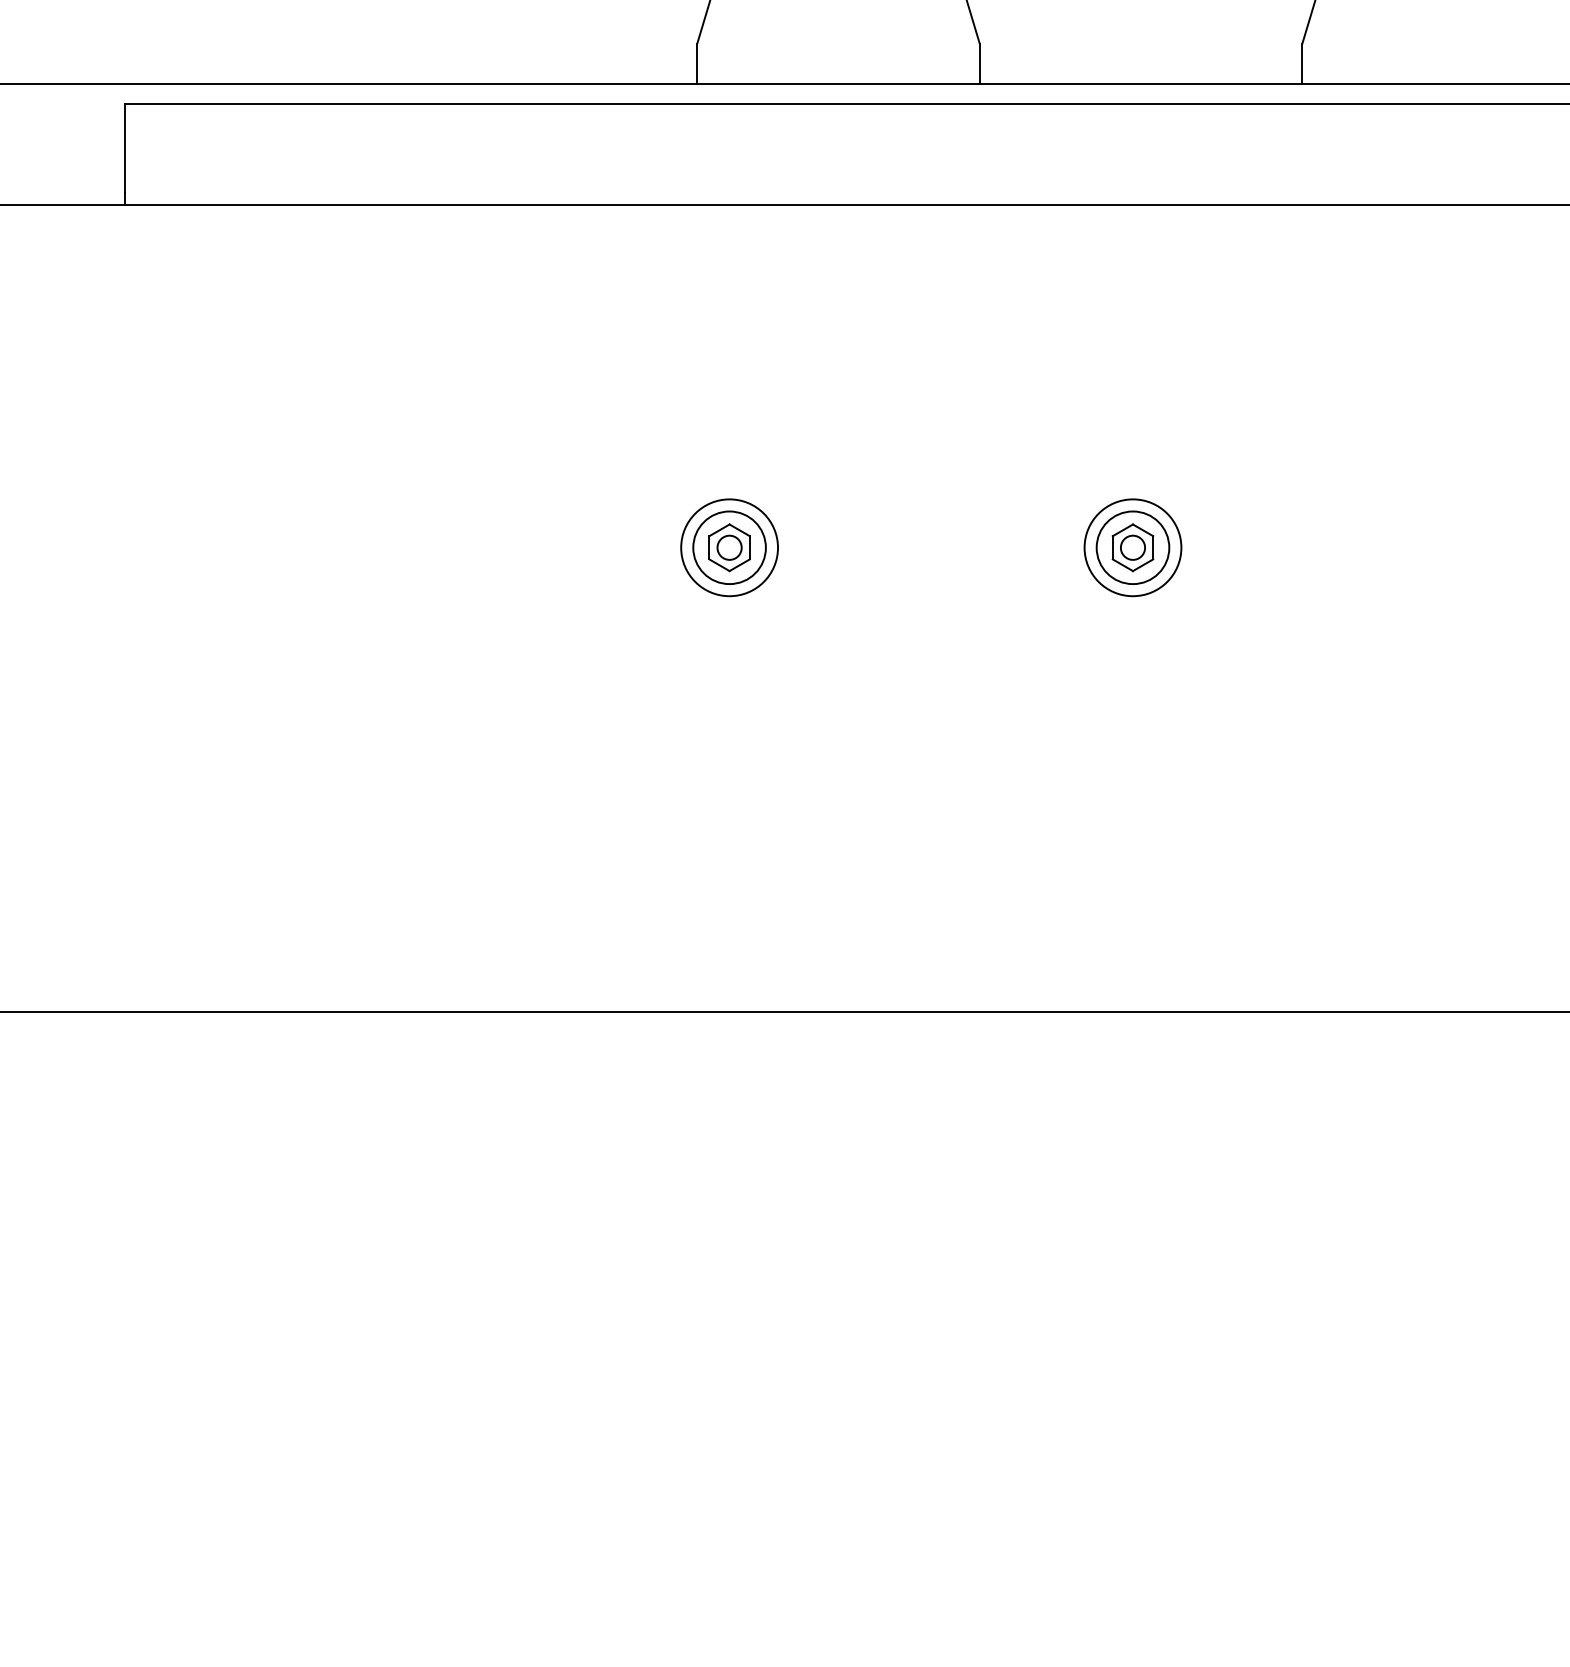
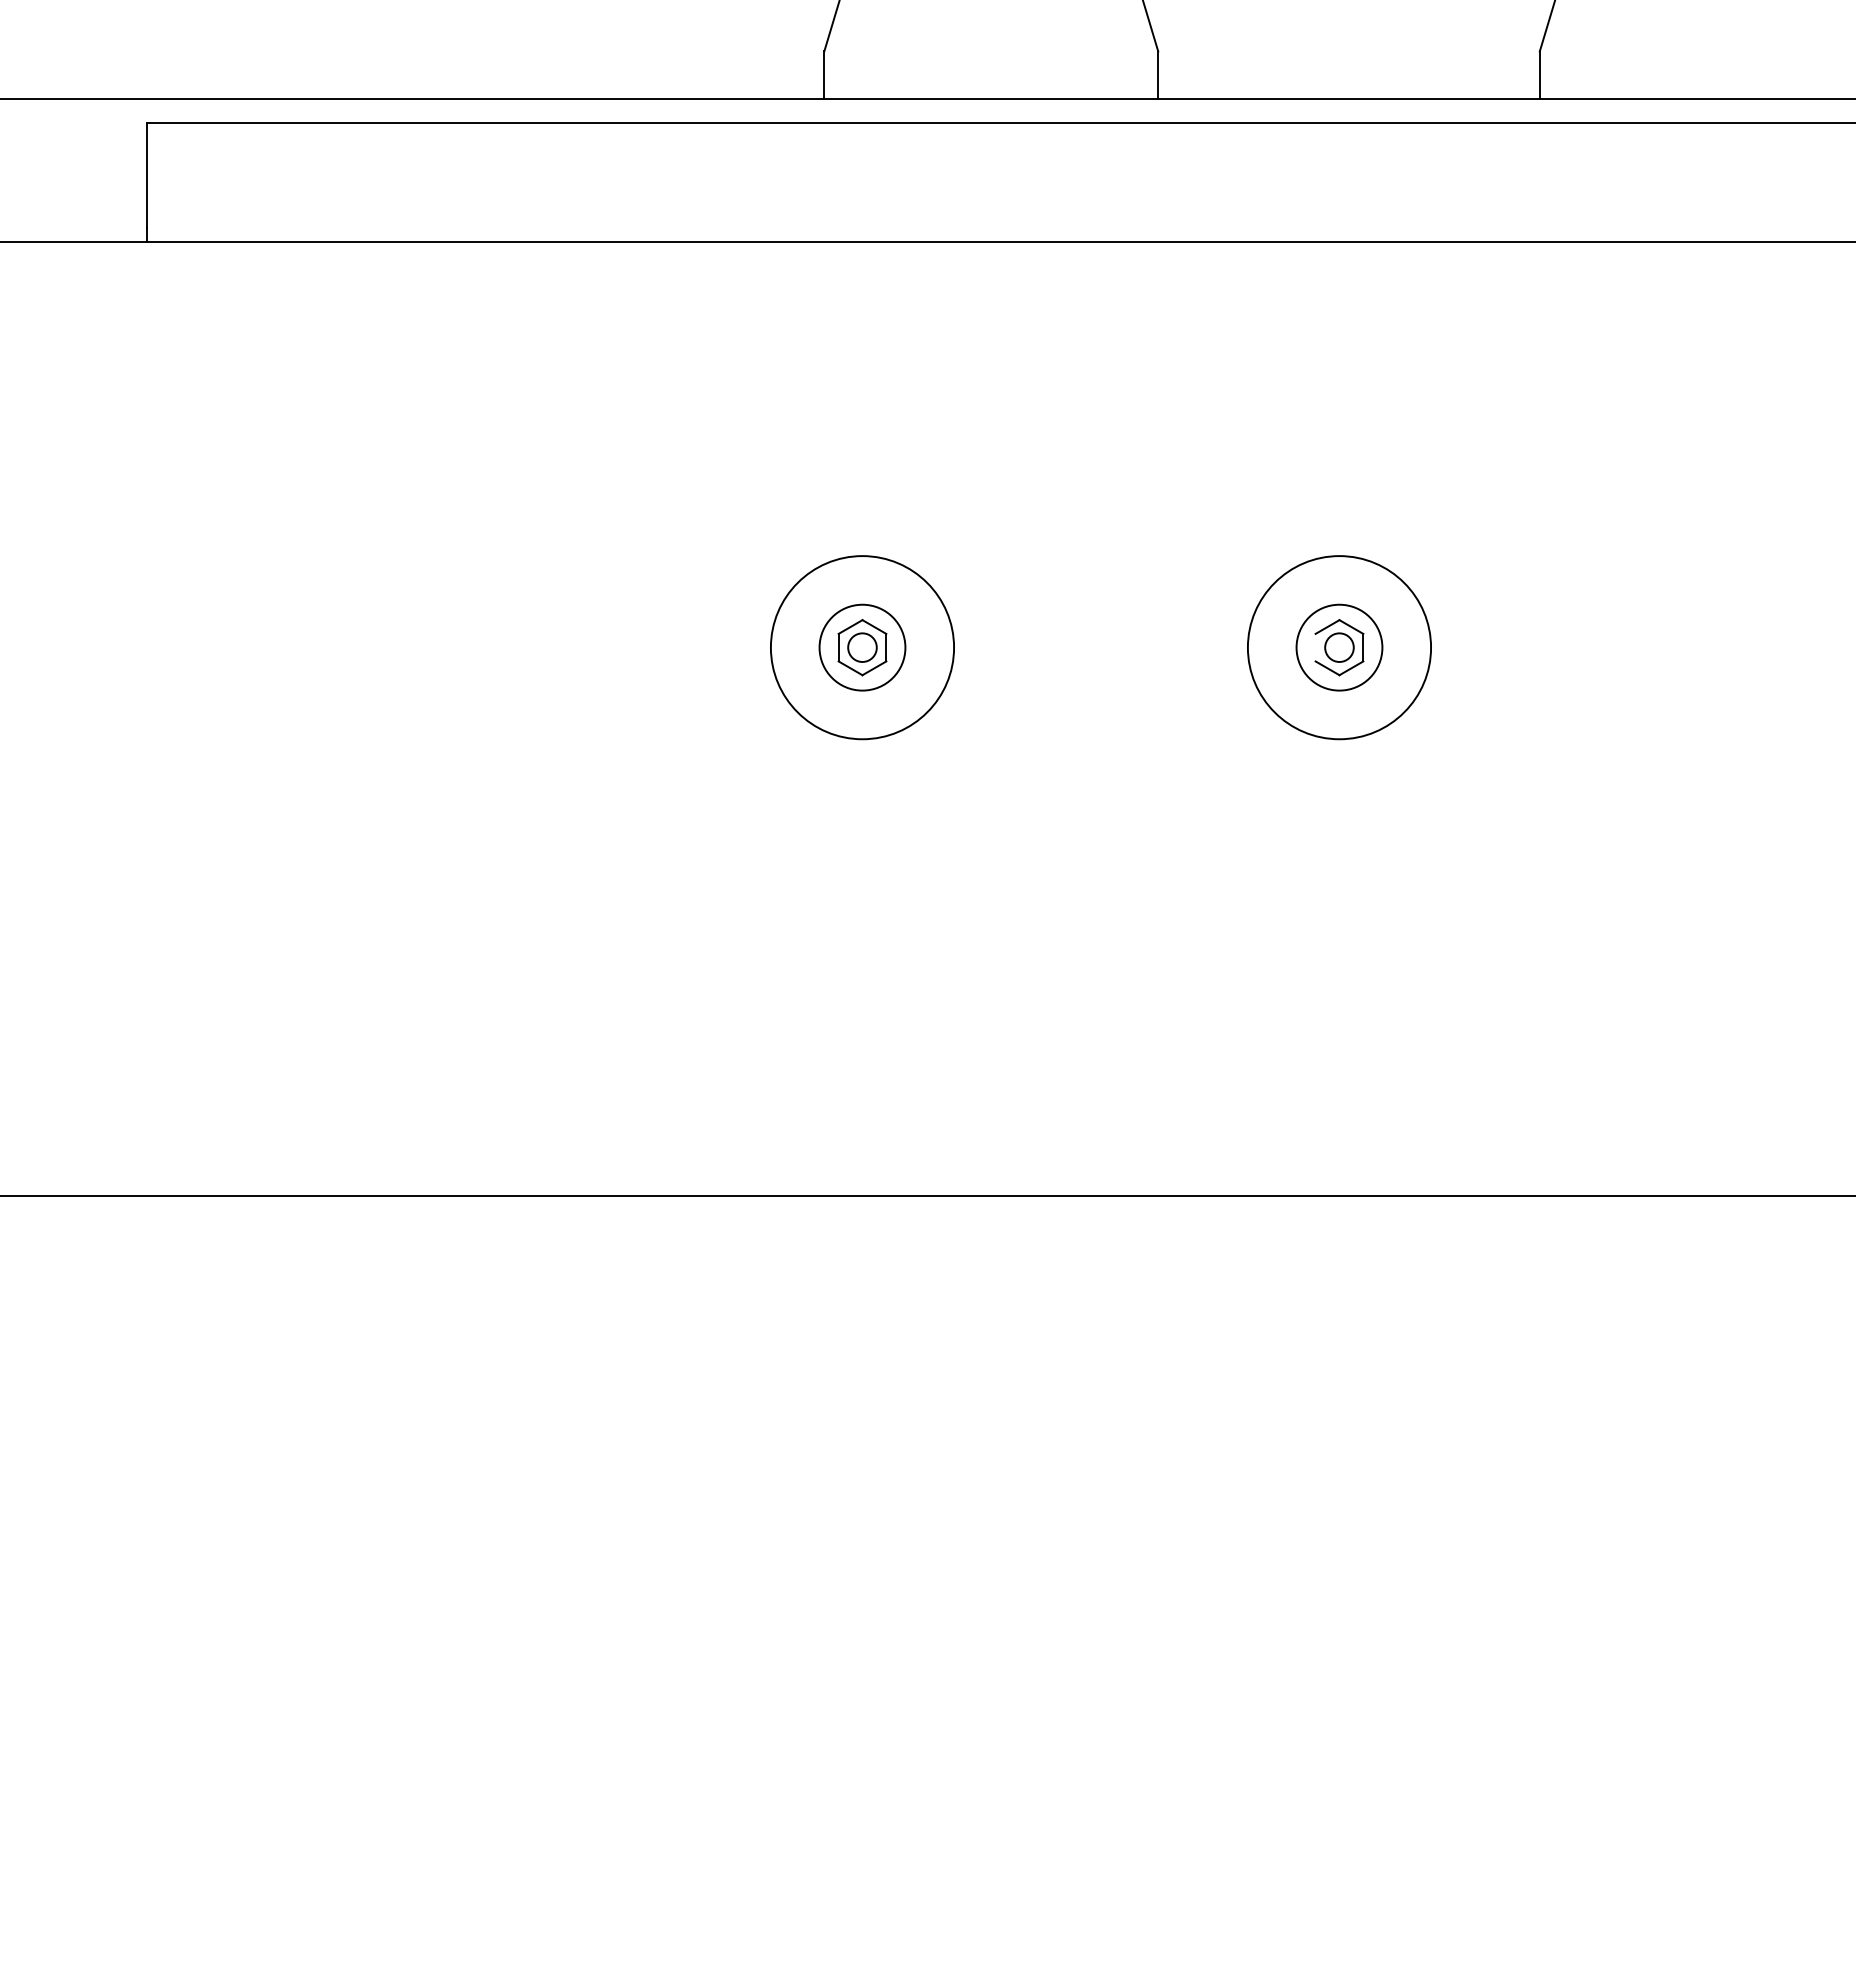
circle: (729, 547) -> (862, 647), size x1.6
line: (1112, 547) -> (1315, 647), removed
circle: (1133, 547) -> (1339, 647), size x1.6

